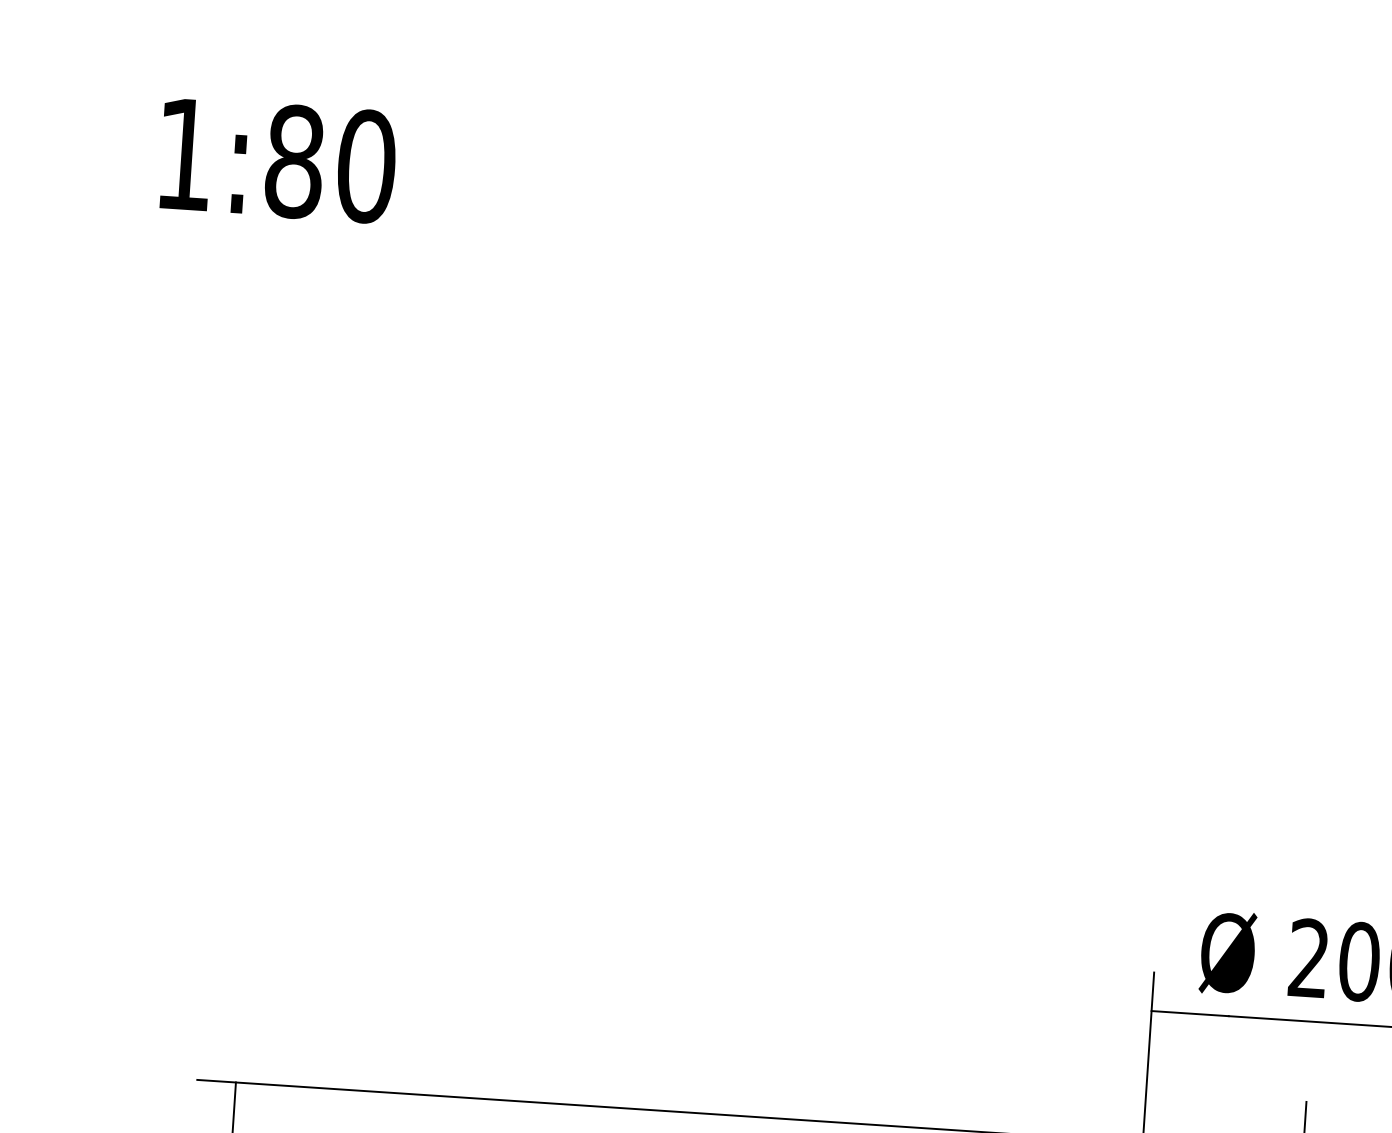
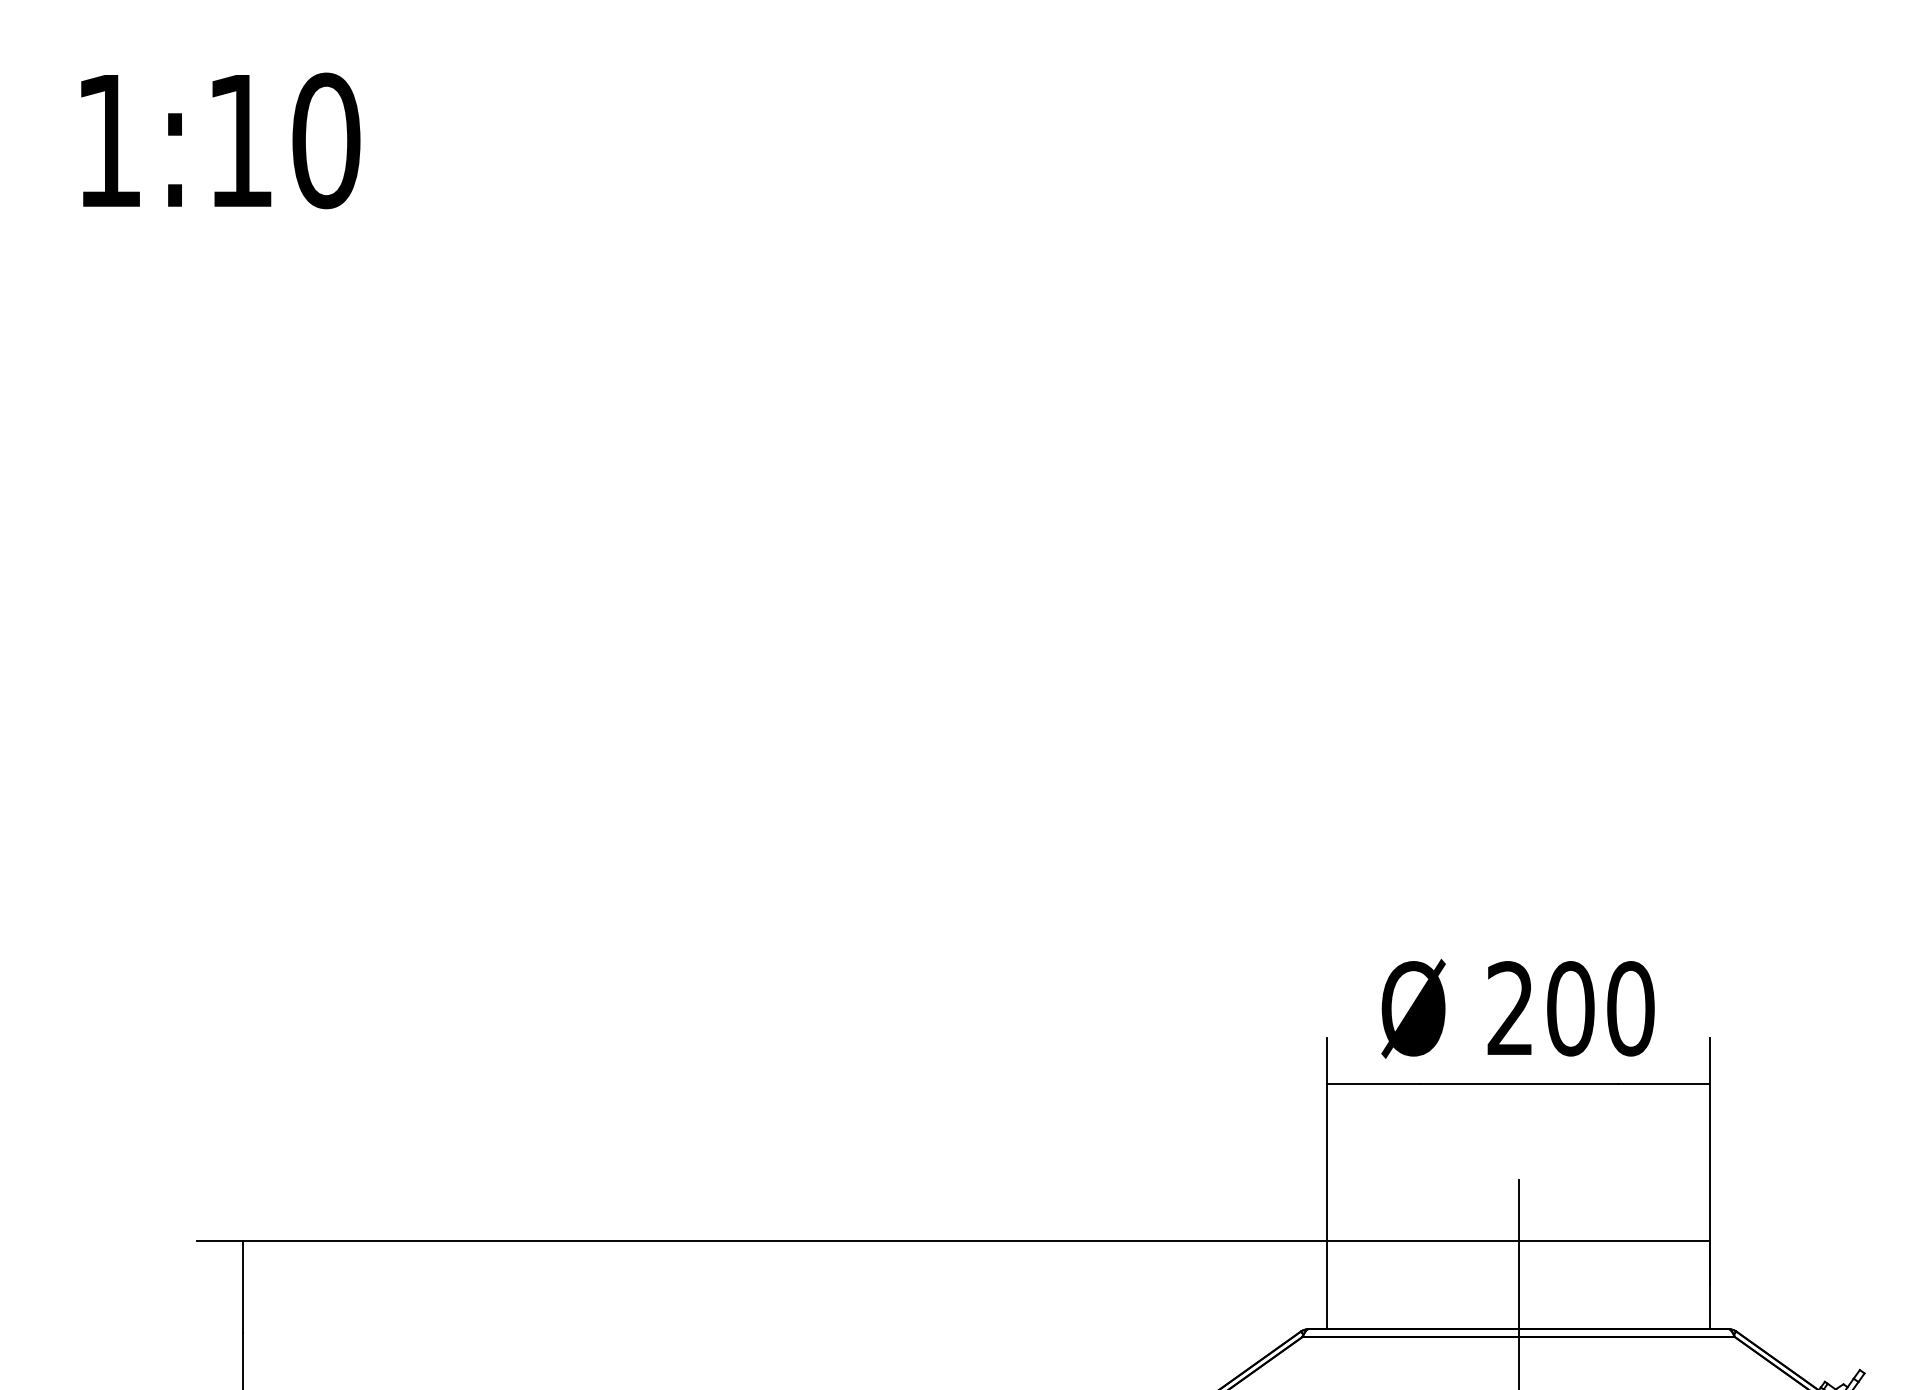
text: (294, 161) -> (240, 140), 1:80 -> 1:10

